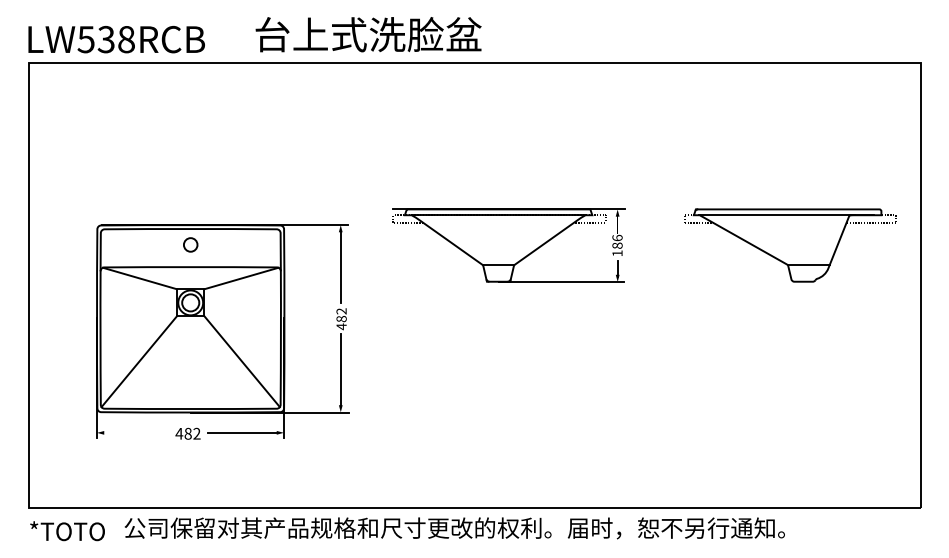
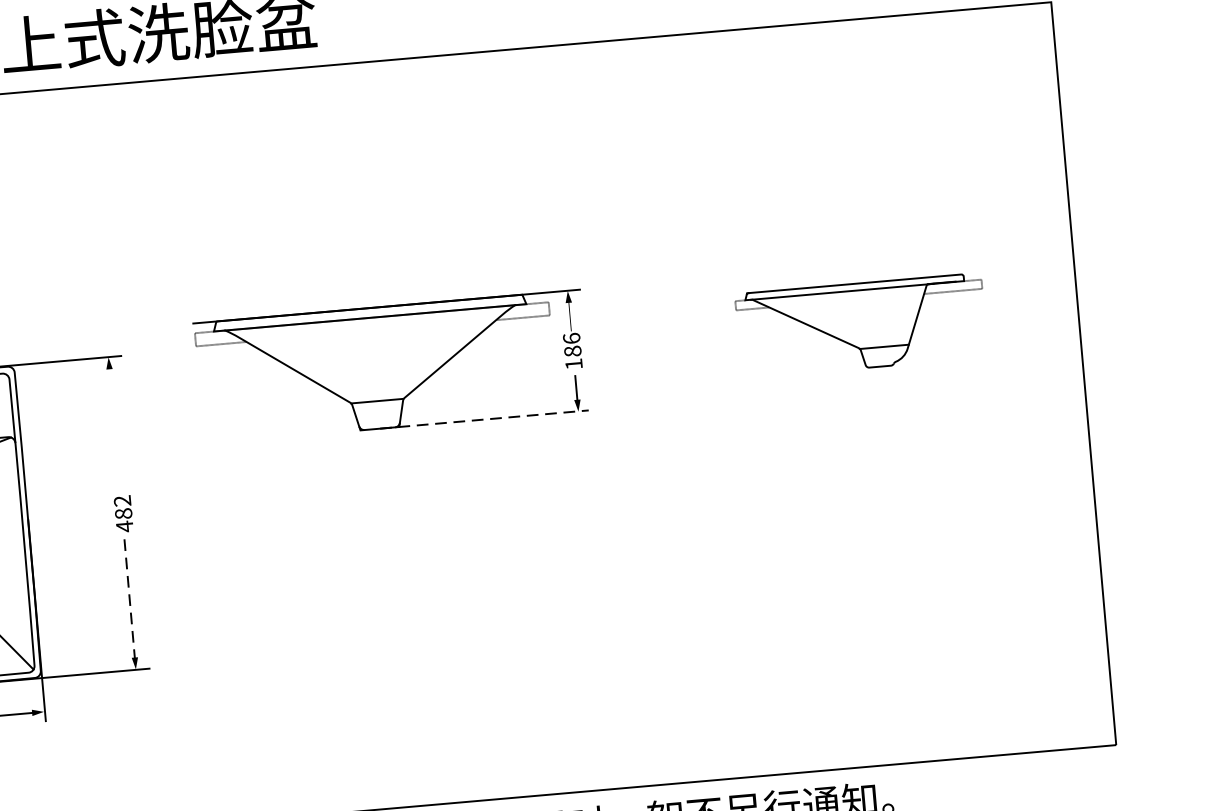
part: (790, 245) -> (861, 325), size x0.7
line: (340, 266) -> (114, 426), removed
line: (561, 281) -> (484, 419), solid -> dashed
line: (340, 370) -> (129, 599), solid -> dashed

